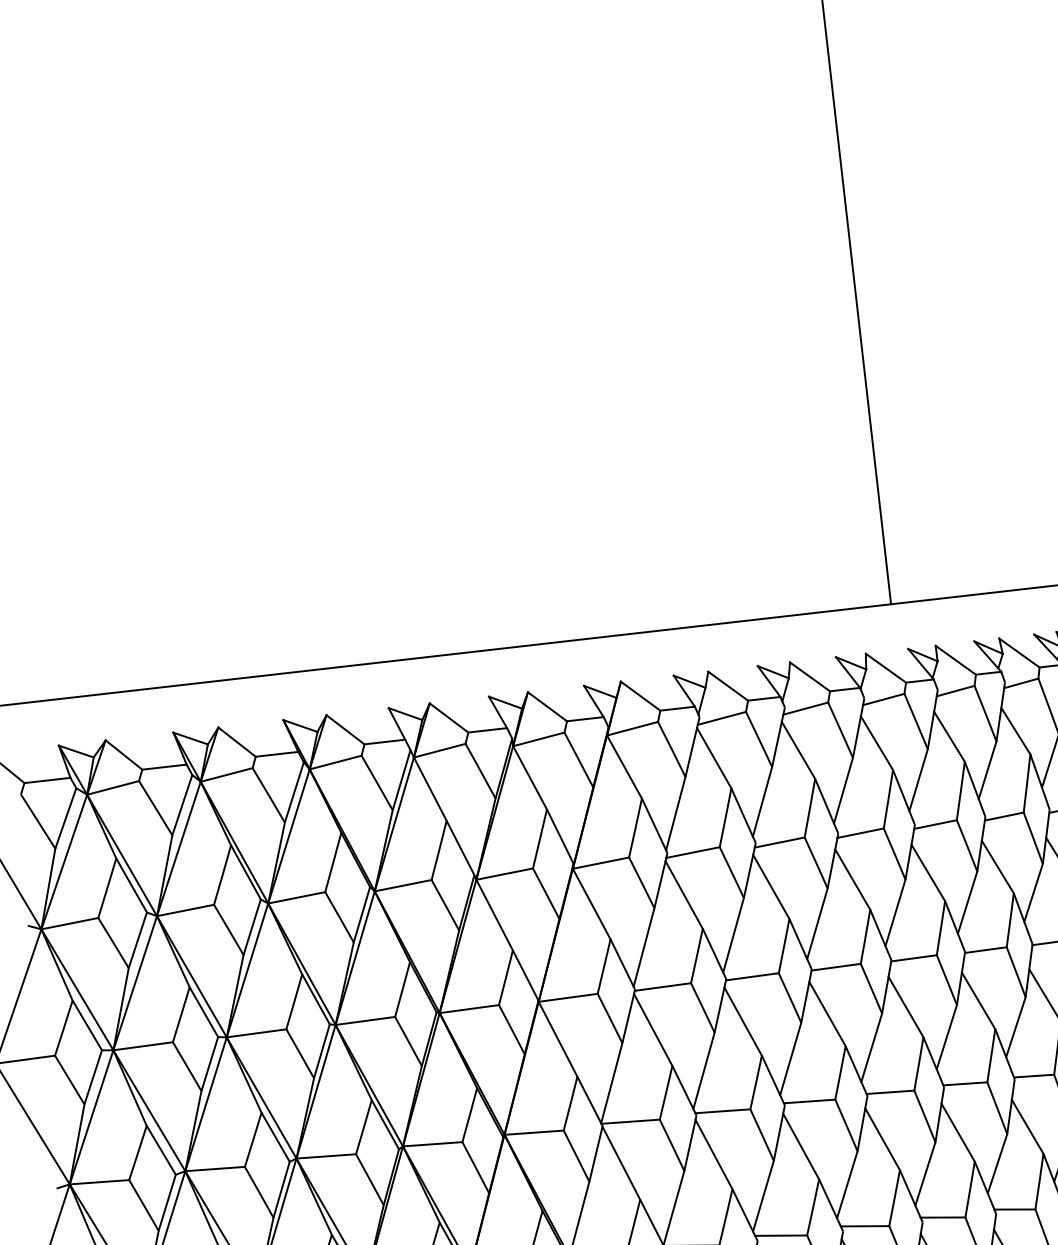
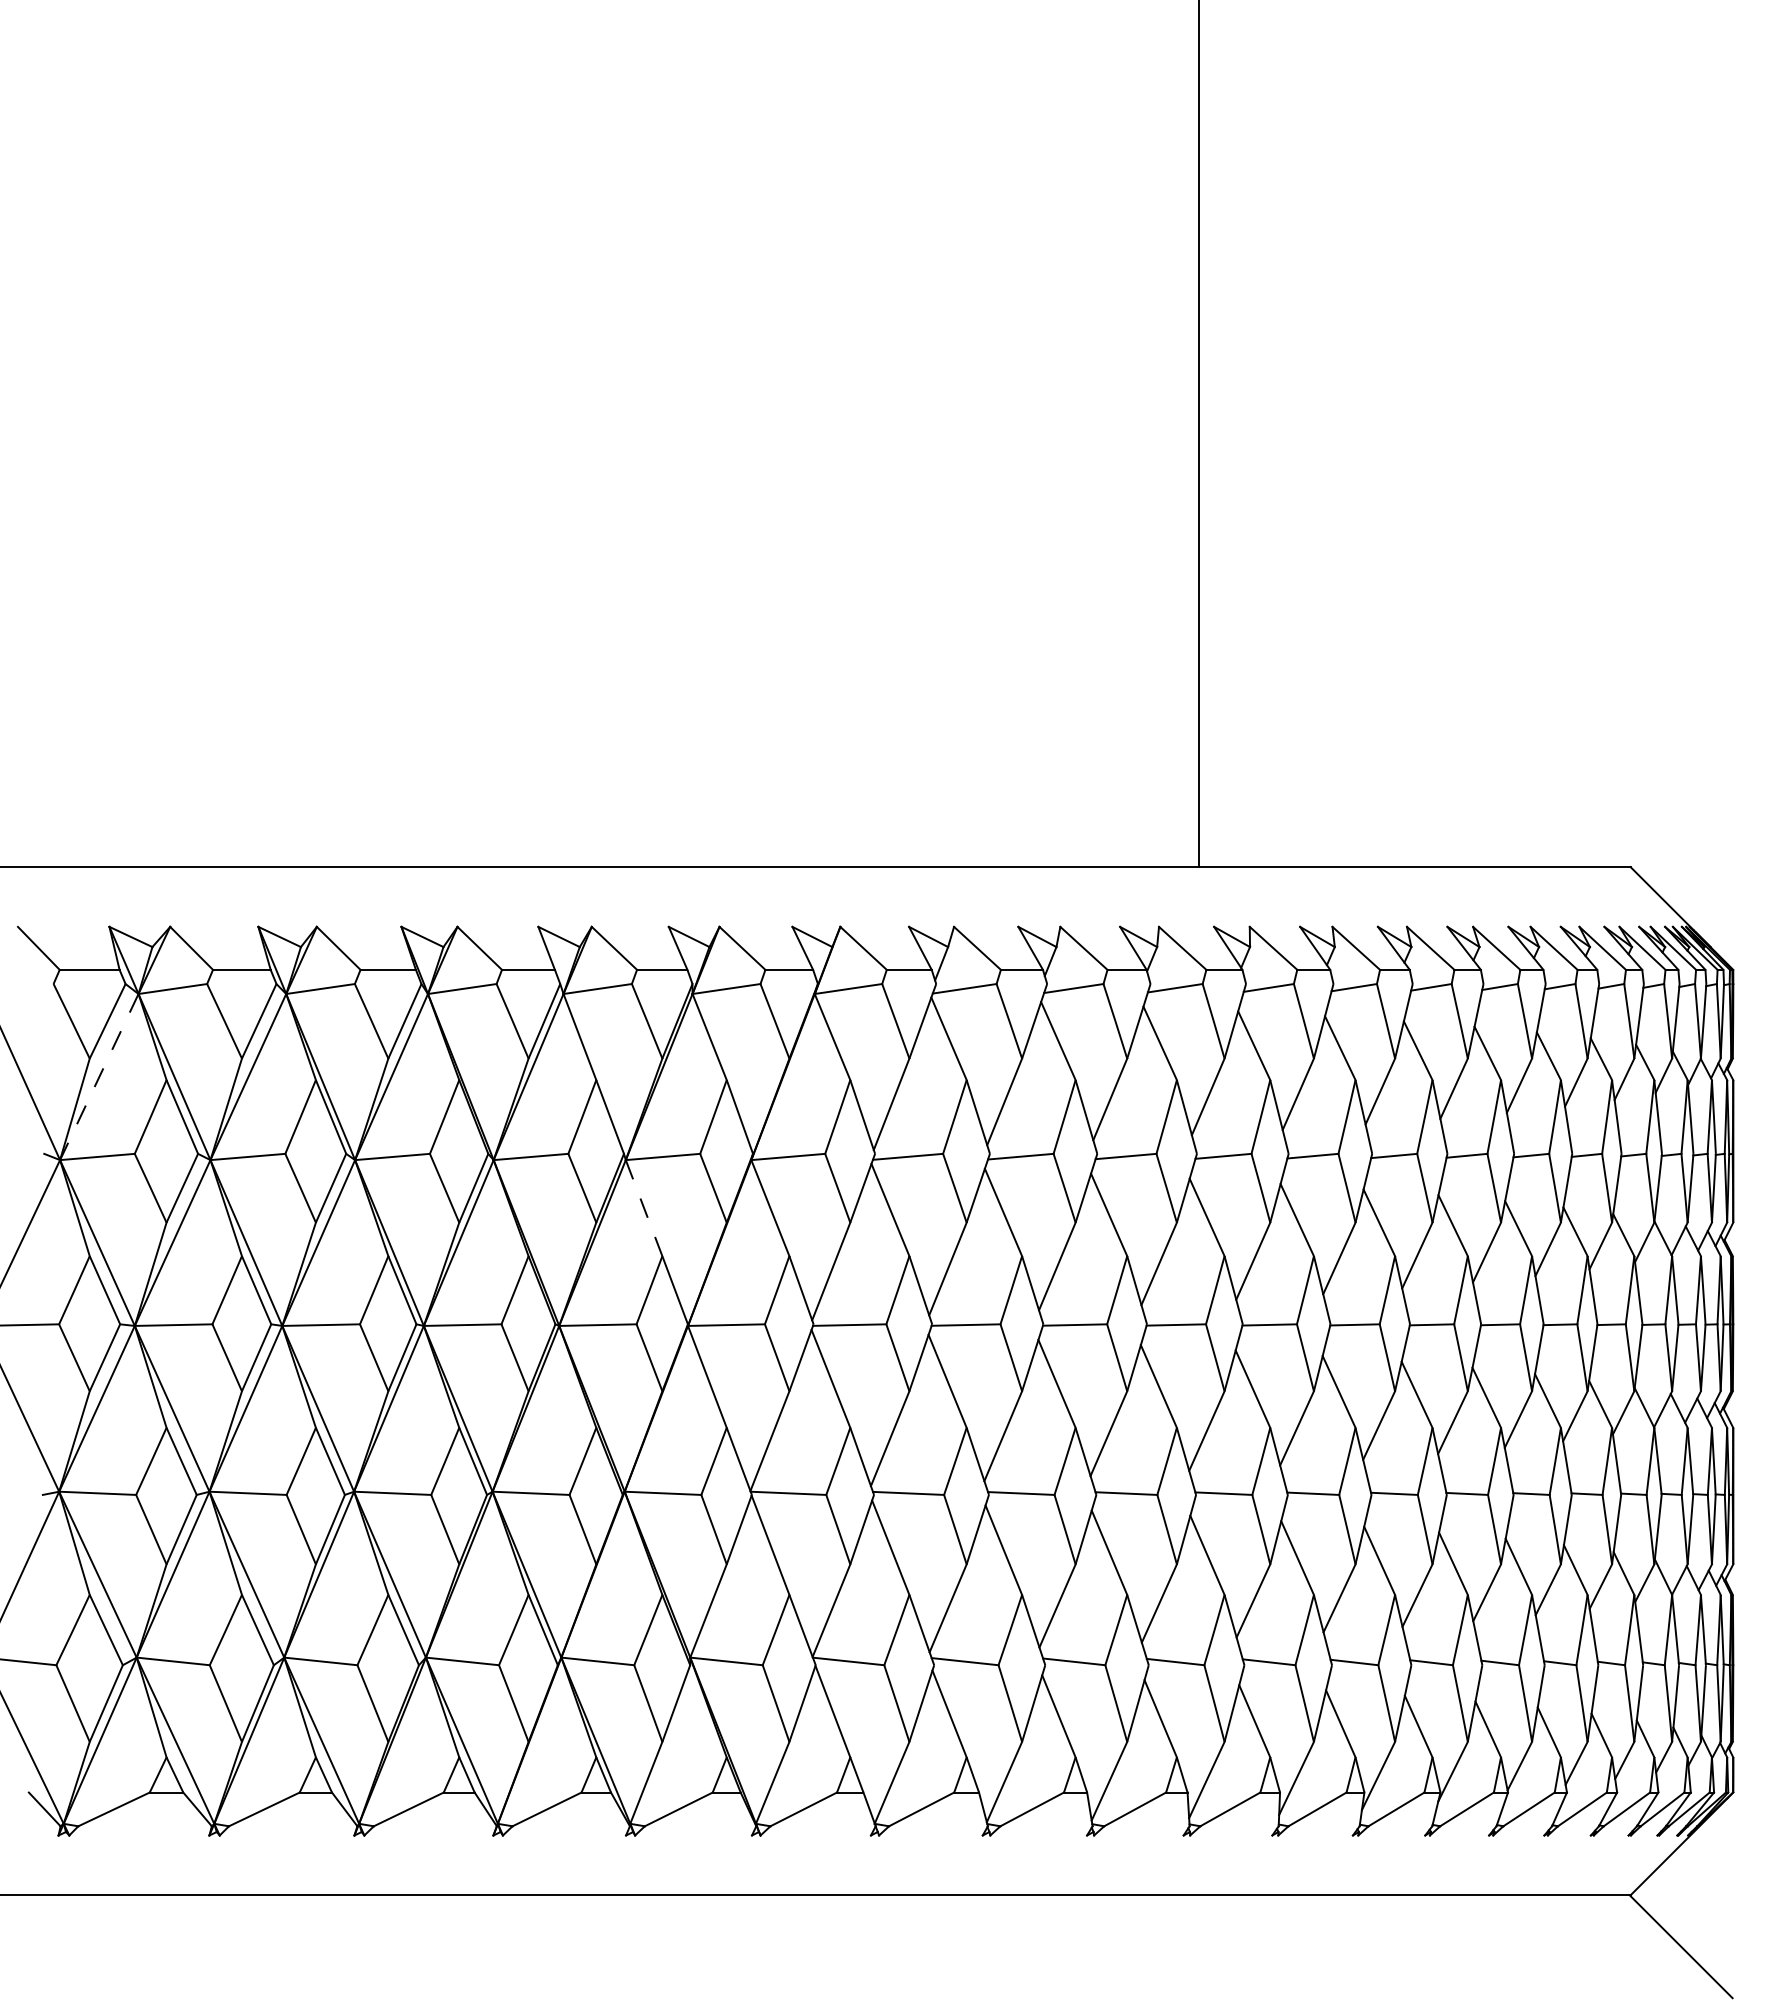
line: (64, 862) -> (99, 1077), solid -> dashed
line: (494, 915) -> (644, 1208), solid -> dashed

